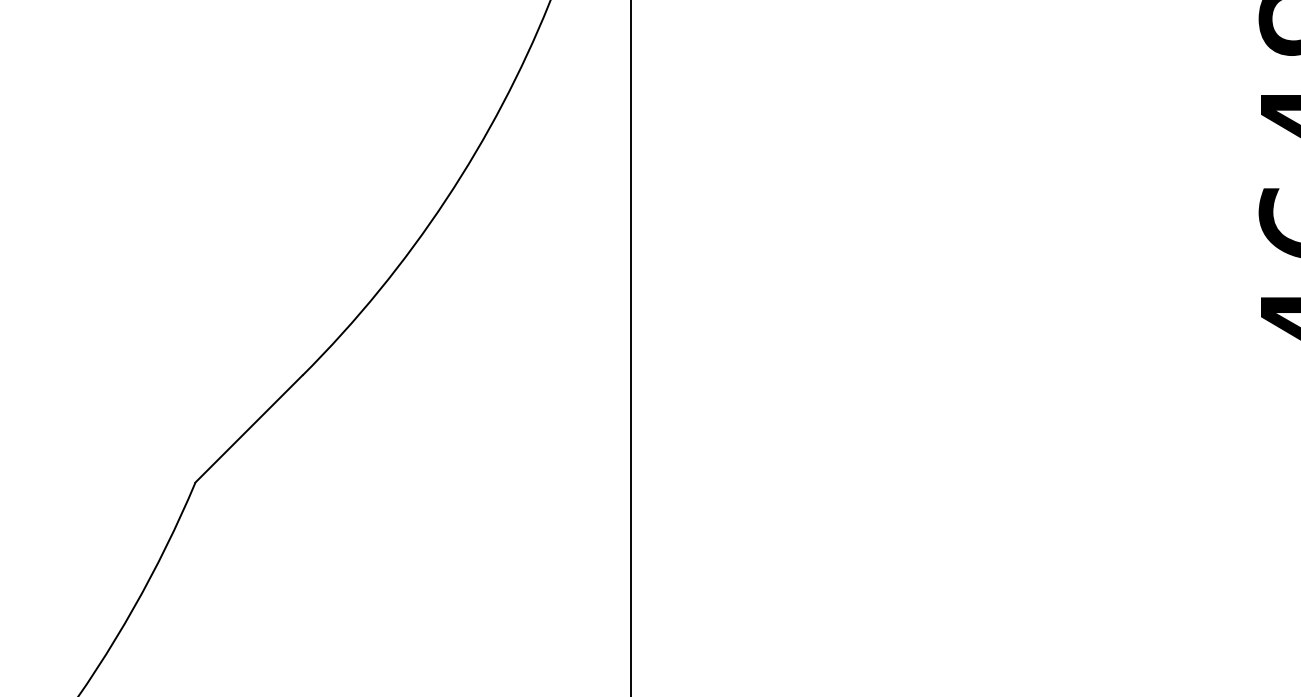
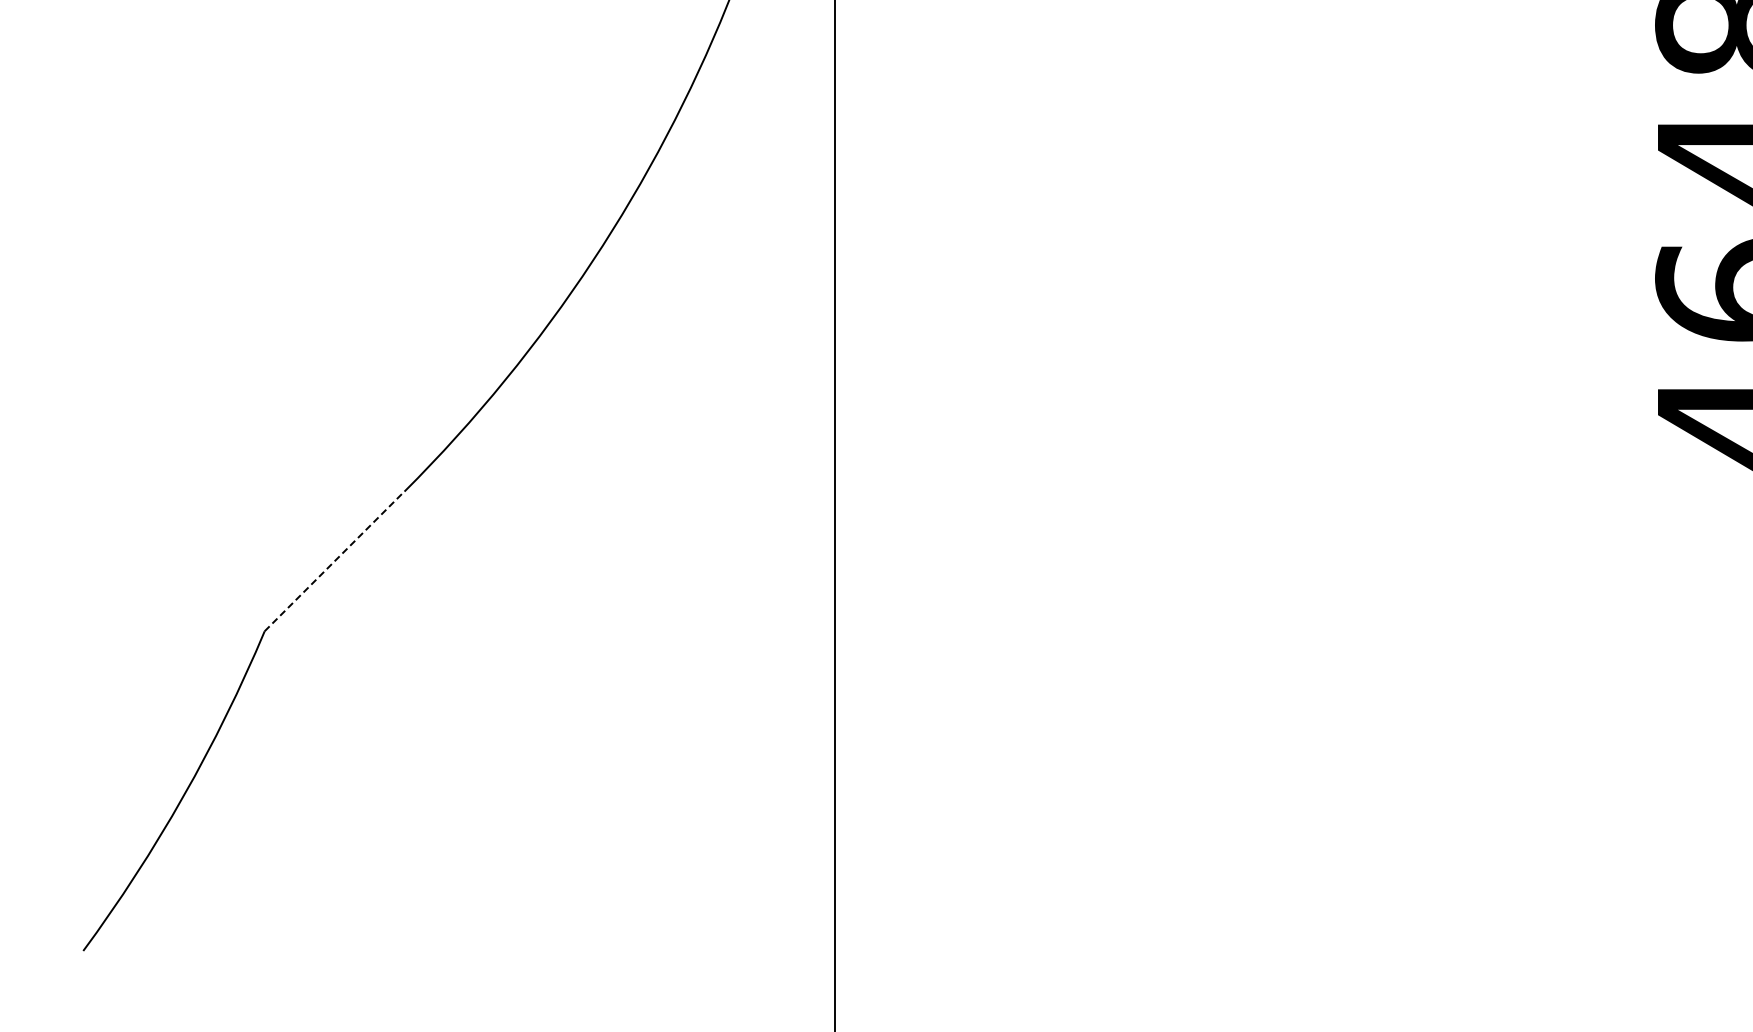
line: (248, 429) -> (334, 561), solid -> dashed

